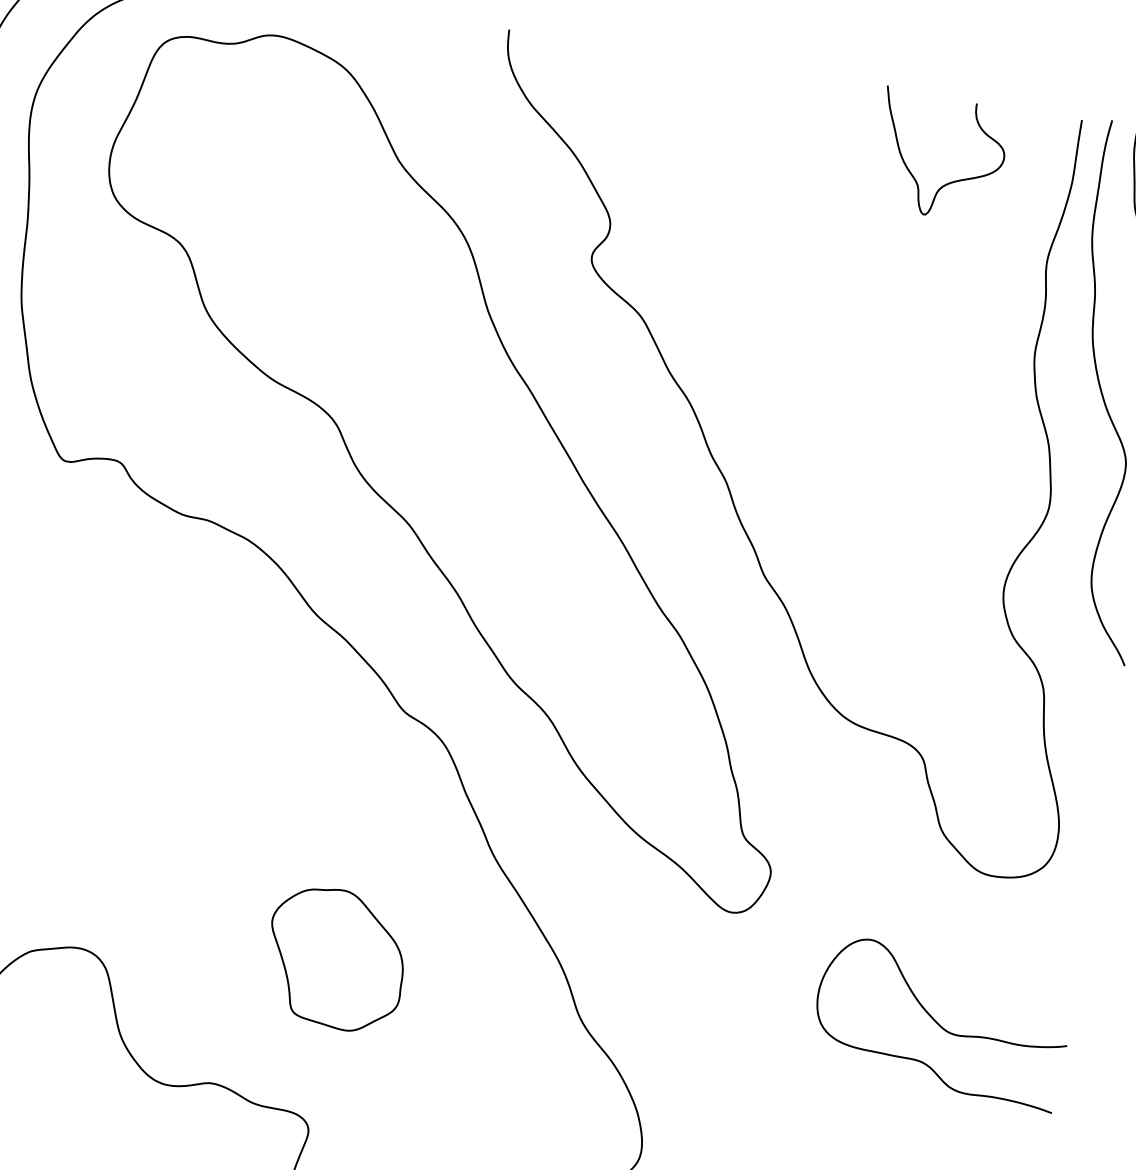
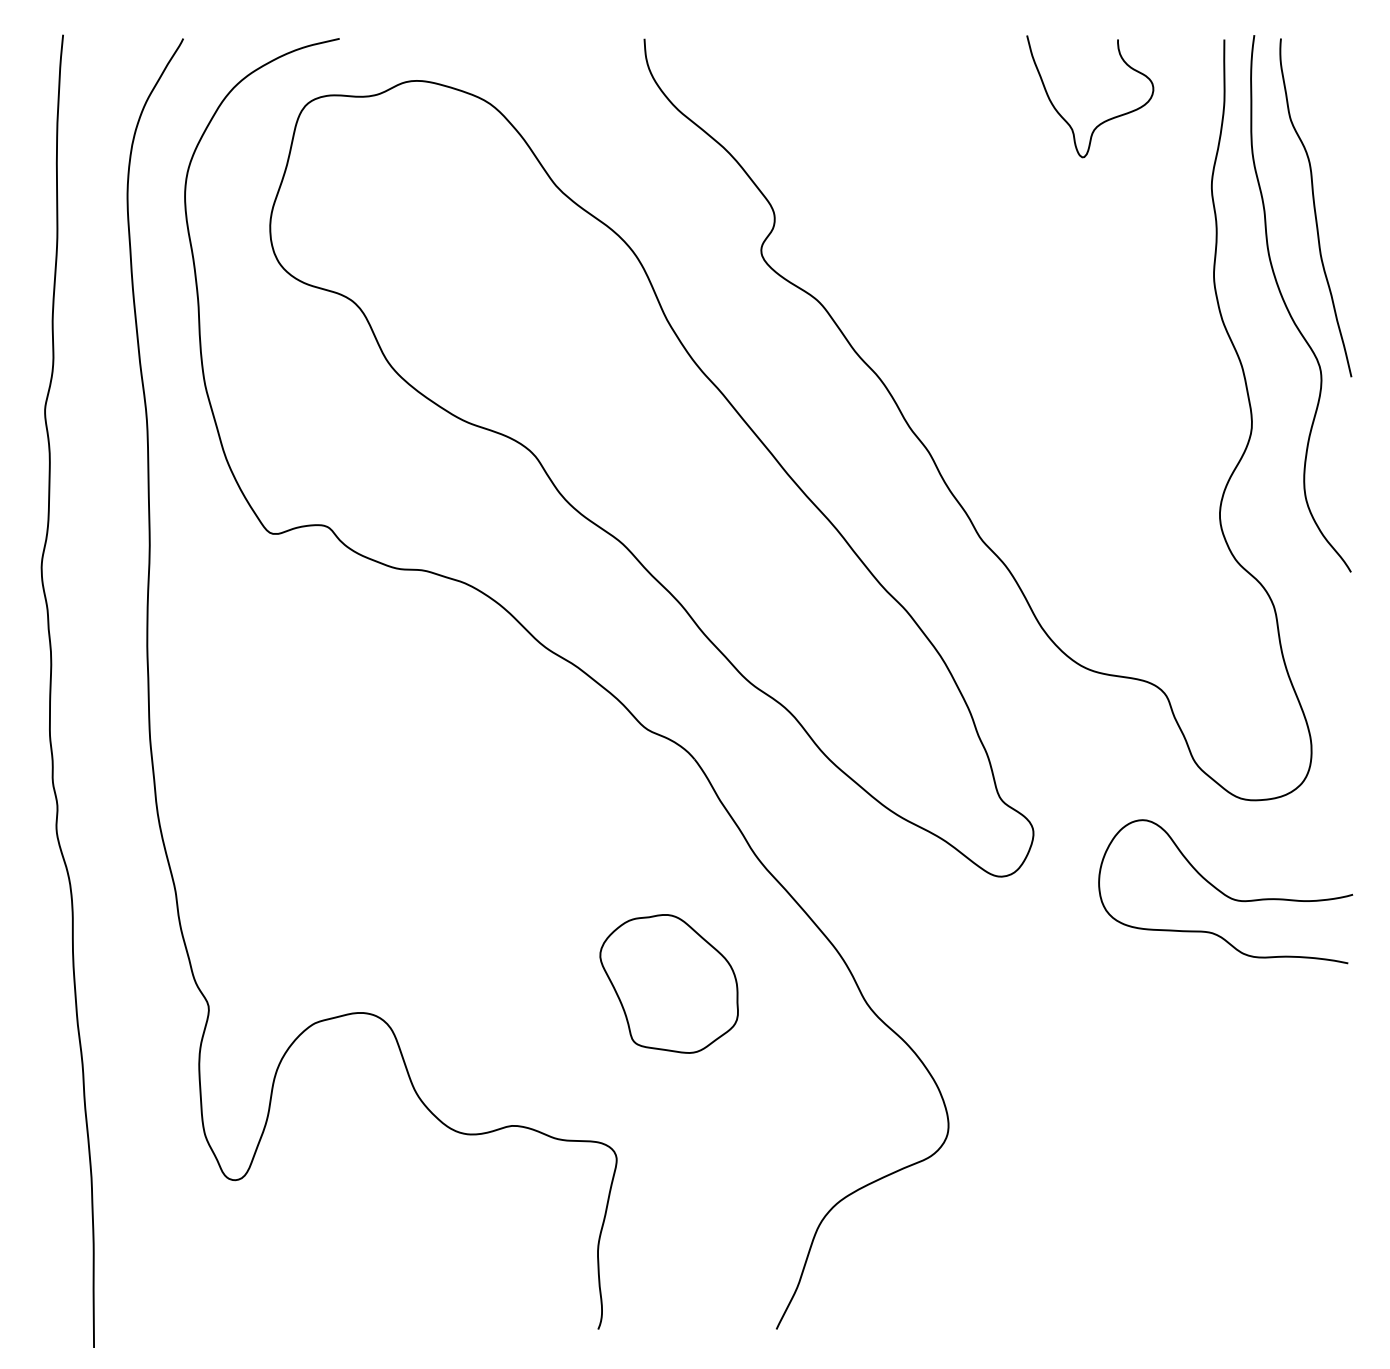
part: (335, 958) -> (668, 983), moved
curve: (939, 1023) -> (1223, 892), moved

